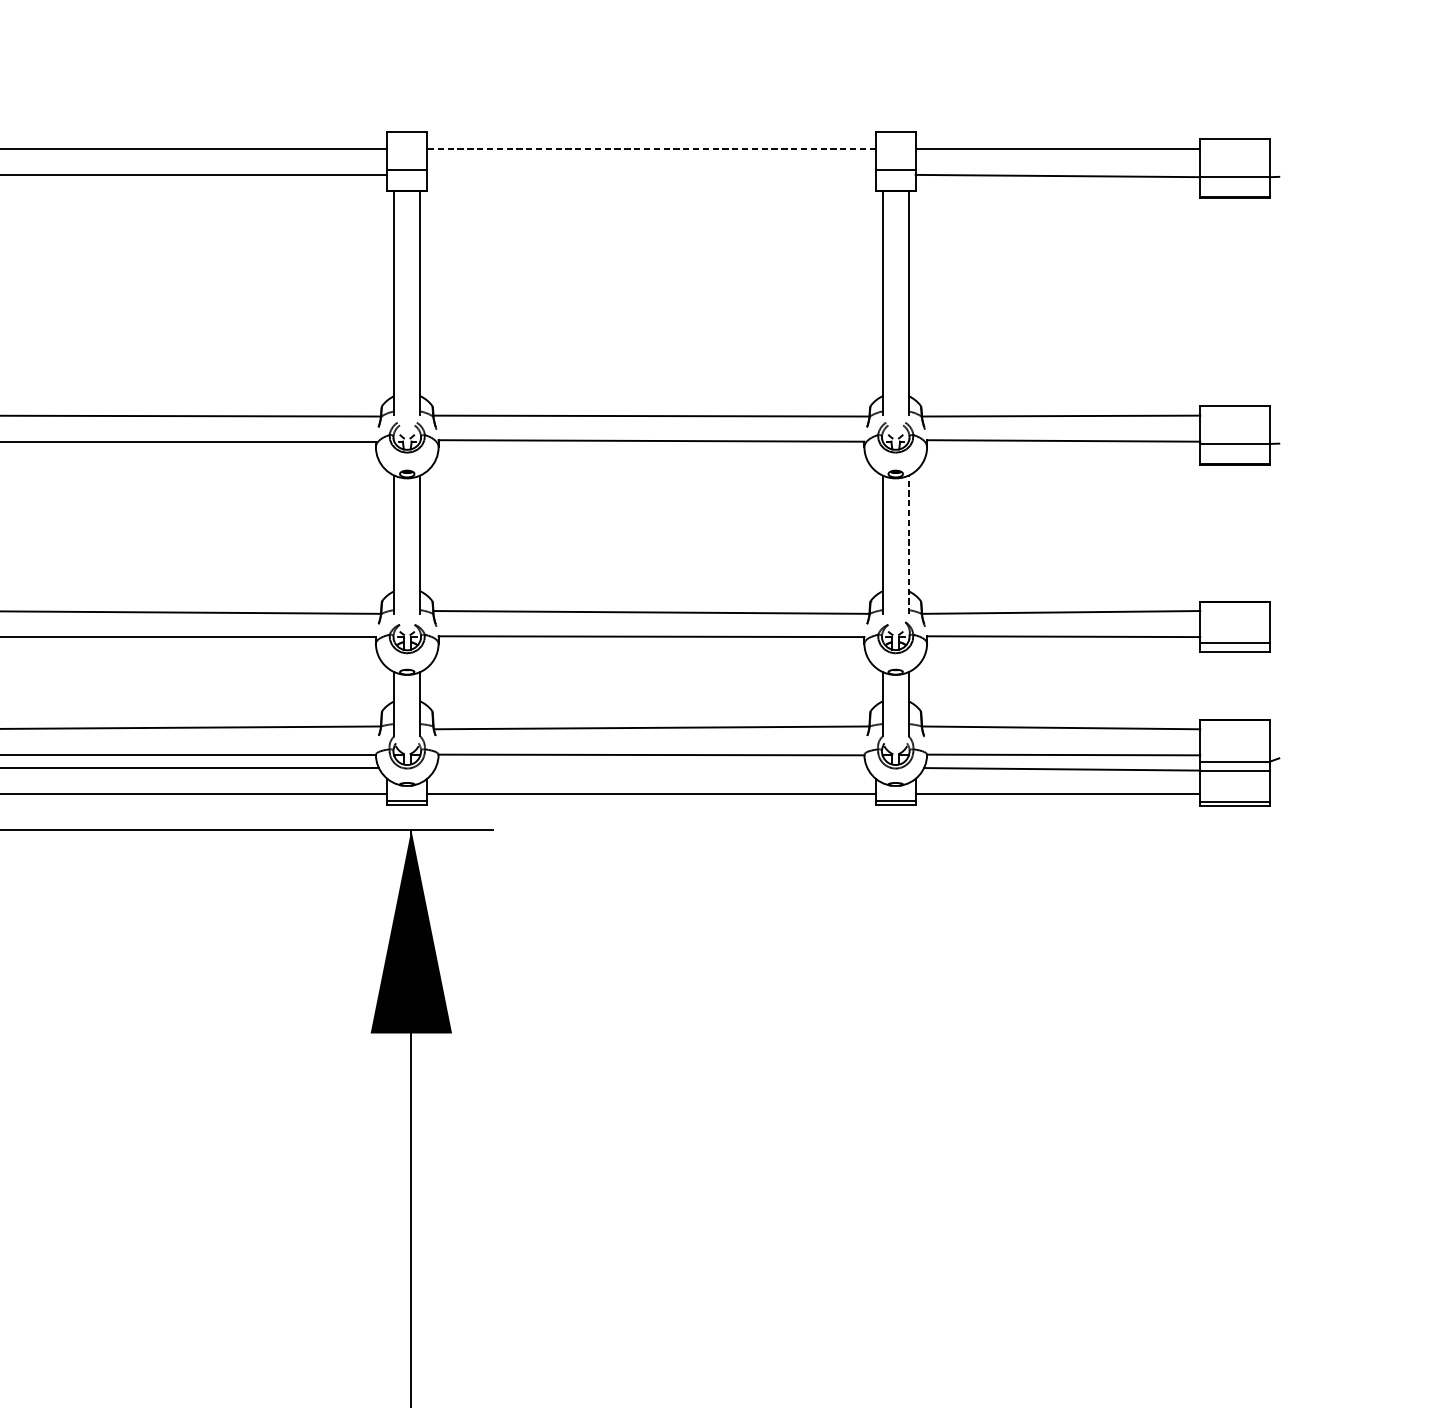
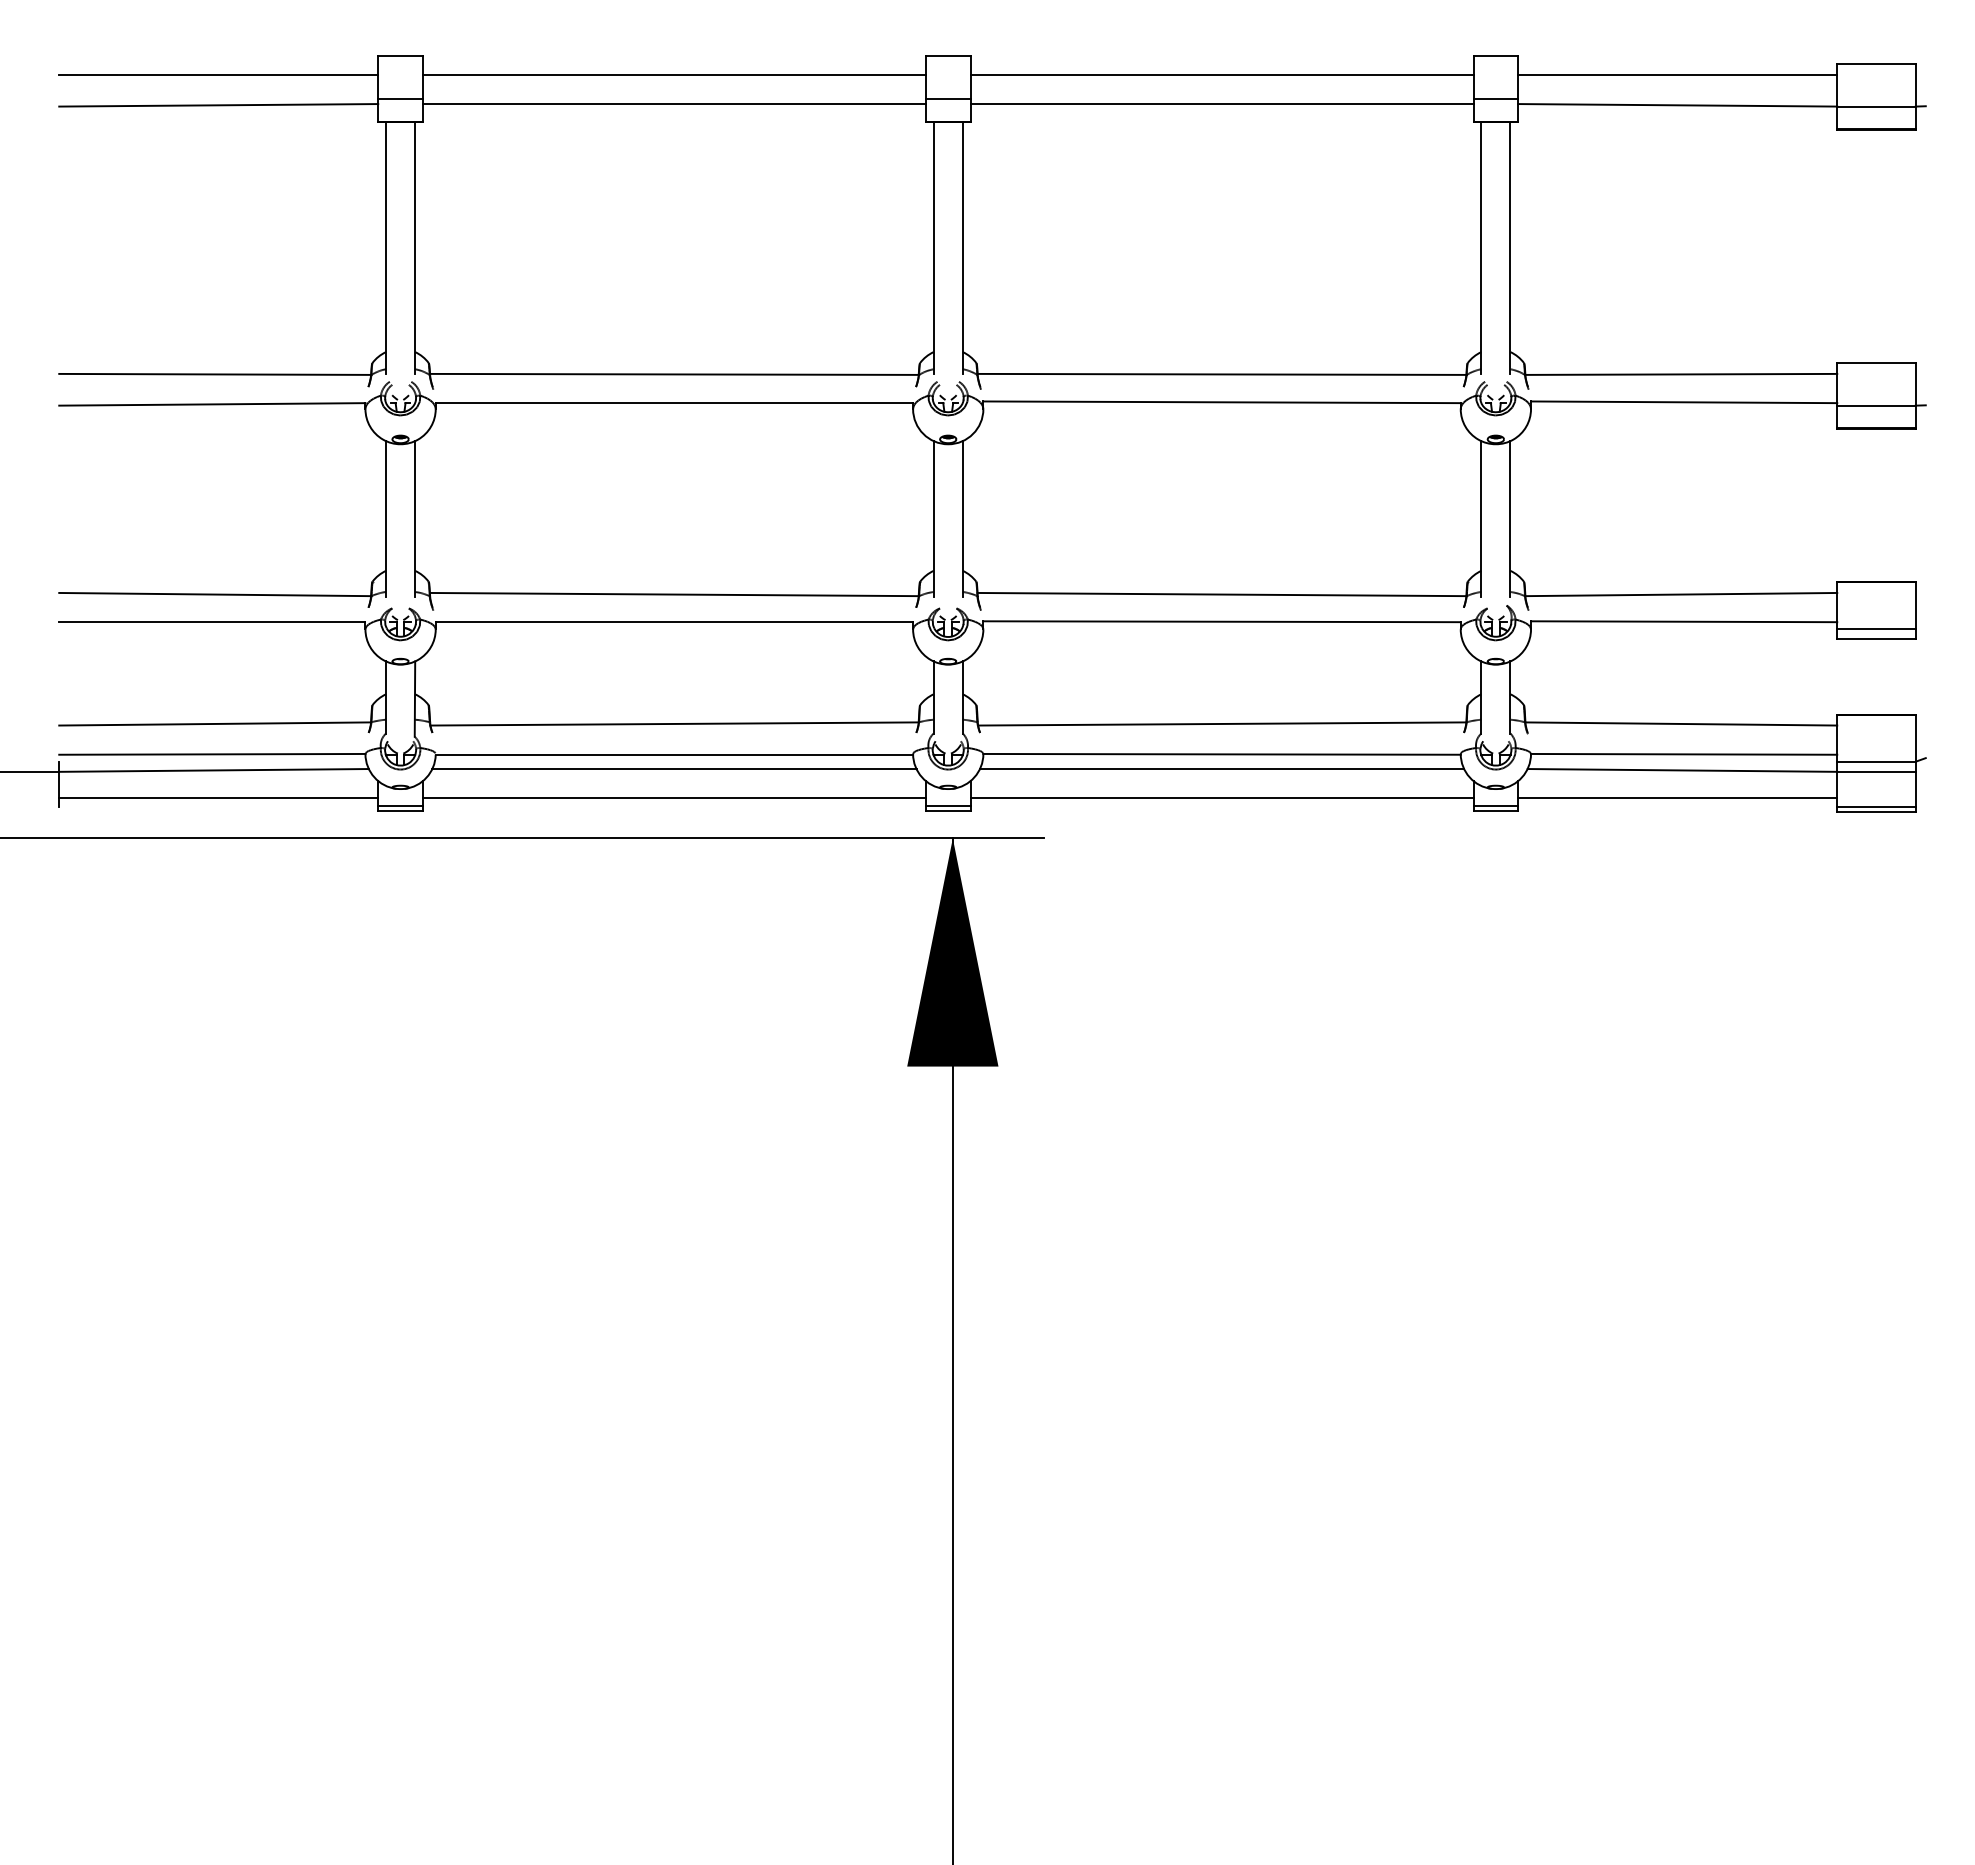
line: (651, 148) -> (1221, 74), dashed -> solid
line: (651, 175) -> (1221, 104), added
line: (908, 544) -> (1510, 518), dashed -> solid
line: (651, 768) -> (1222, 769), added

